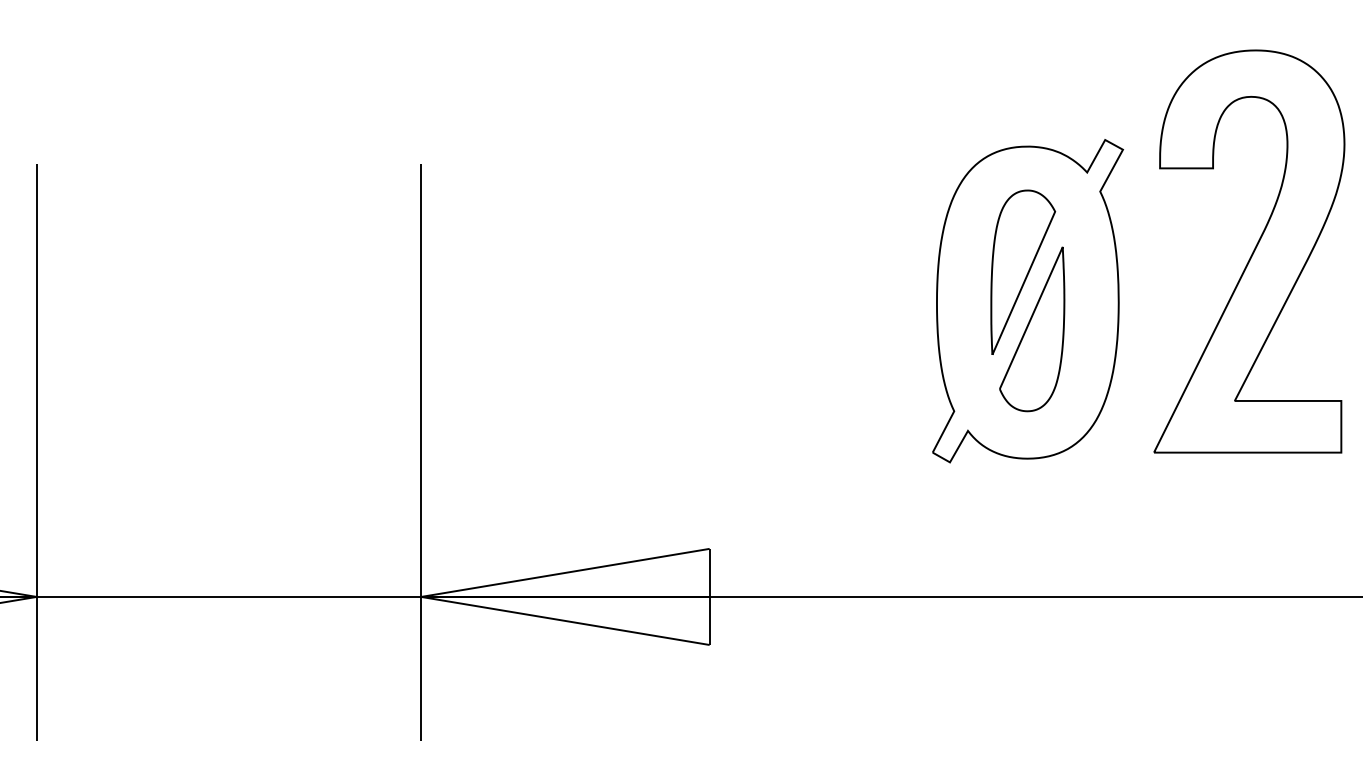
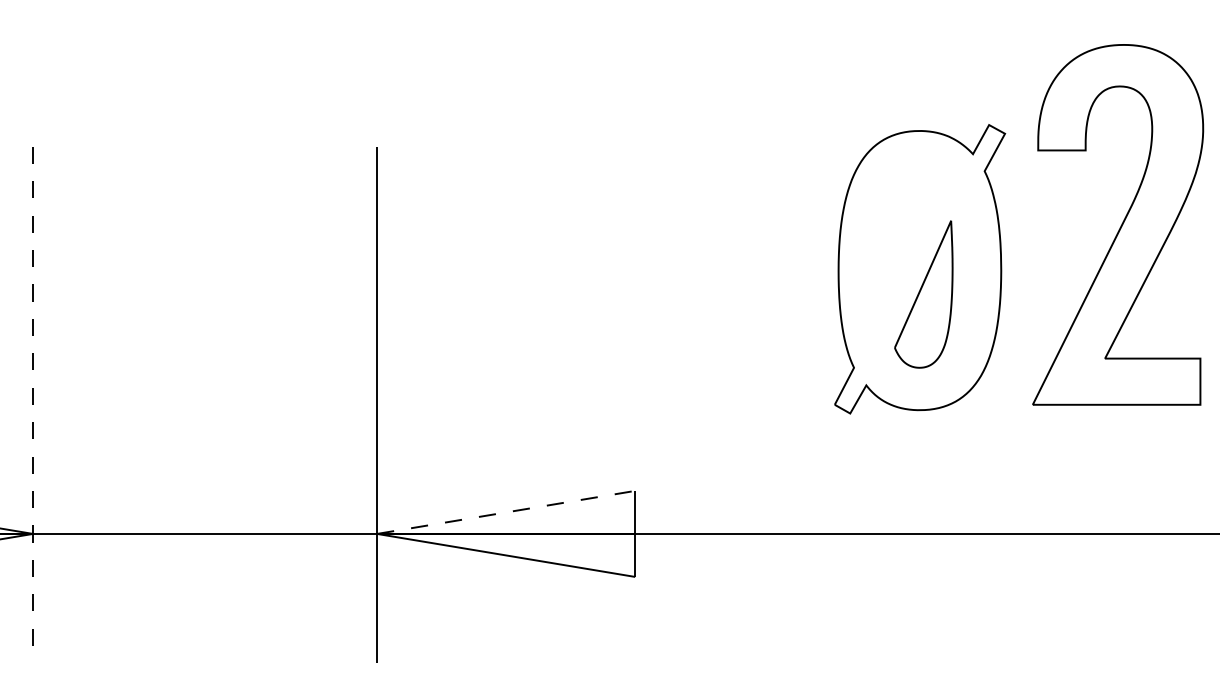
part: (1023, 271) -> (916, 242), removed
line: (36, 453) -> (32, 405), solid -> dashed
line: (565, 572) -> (506, 512), solid -> dashed

